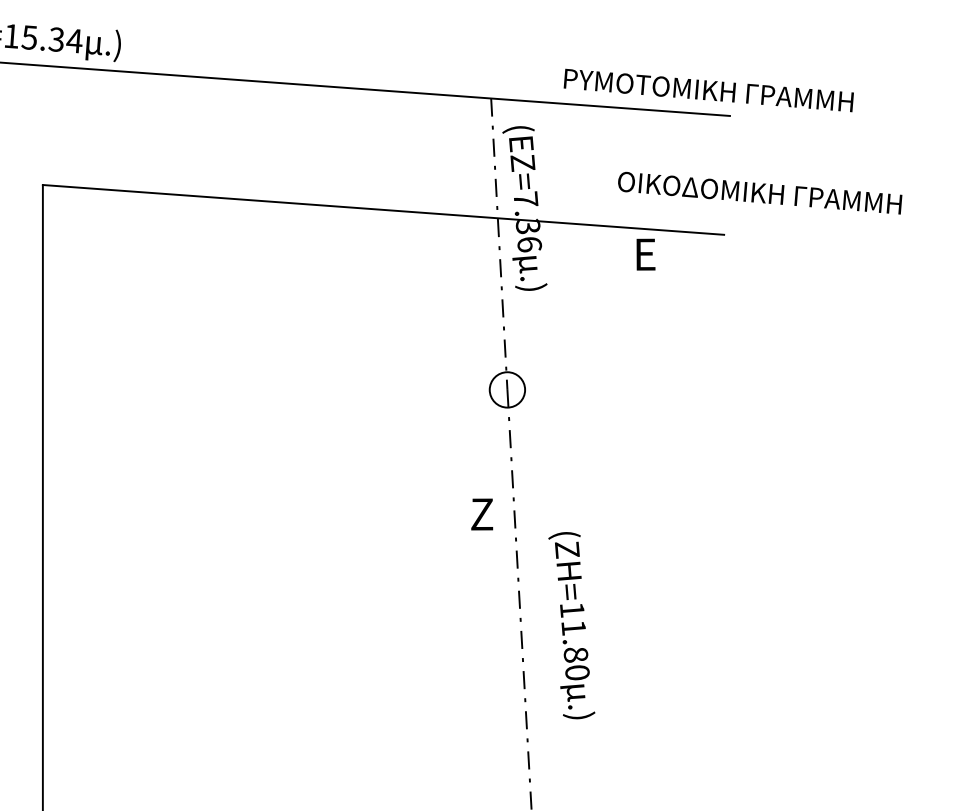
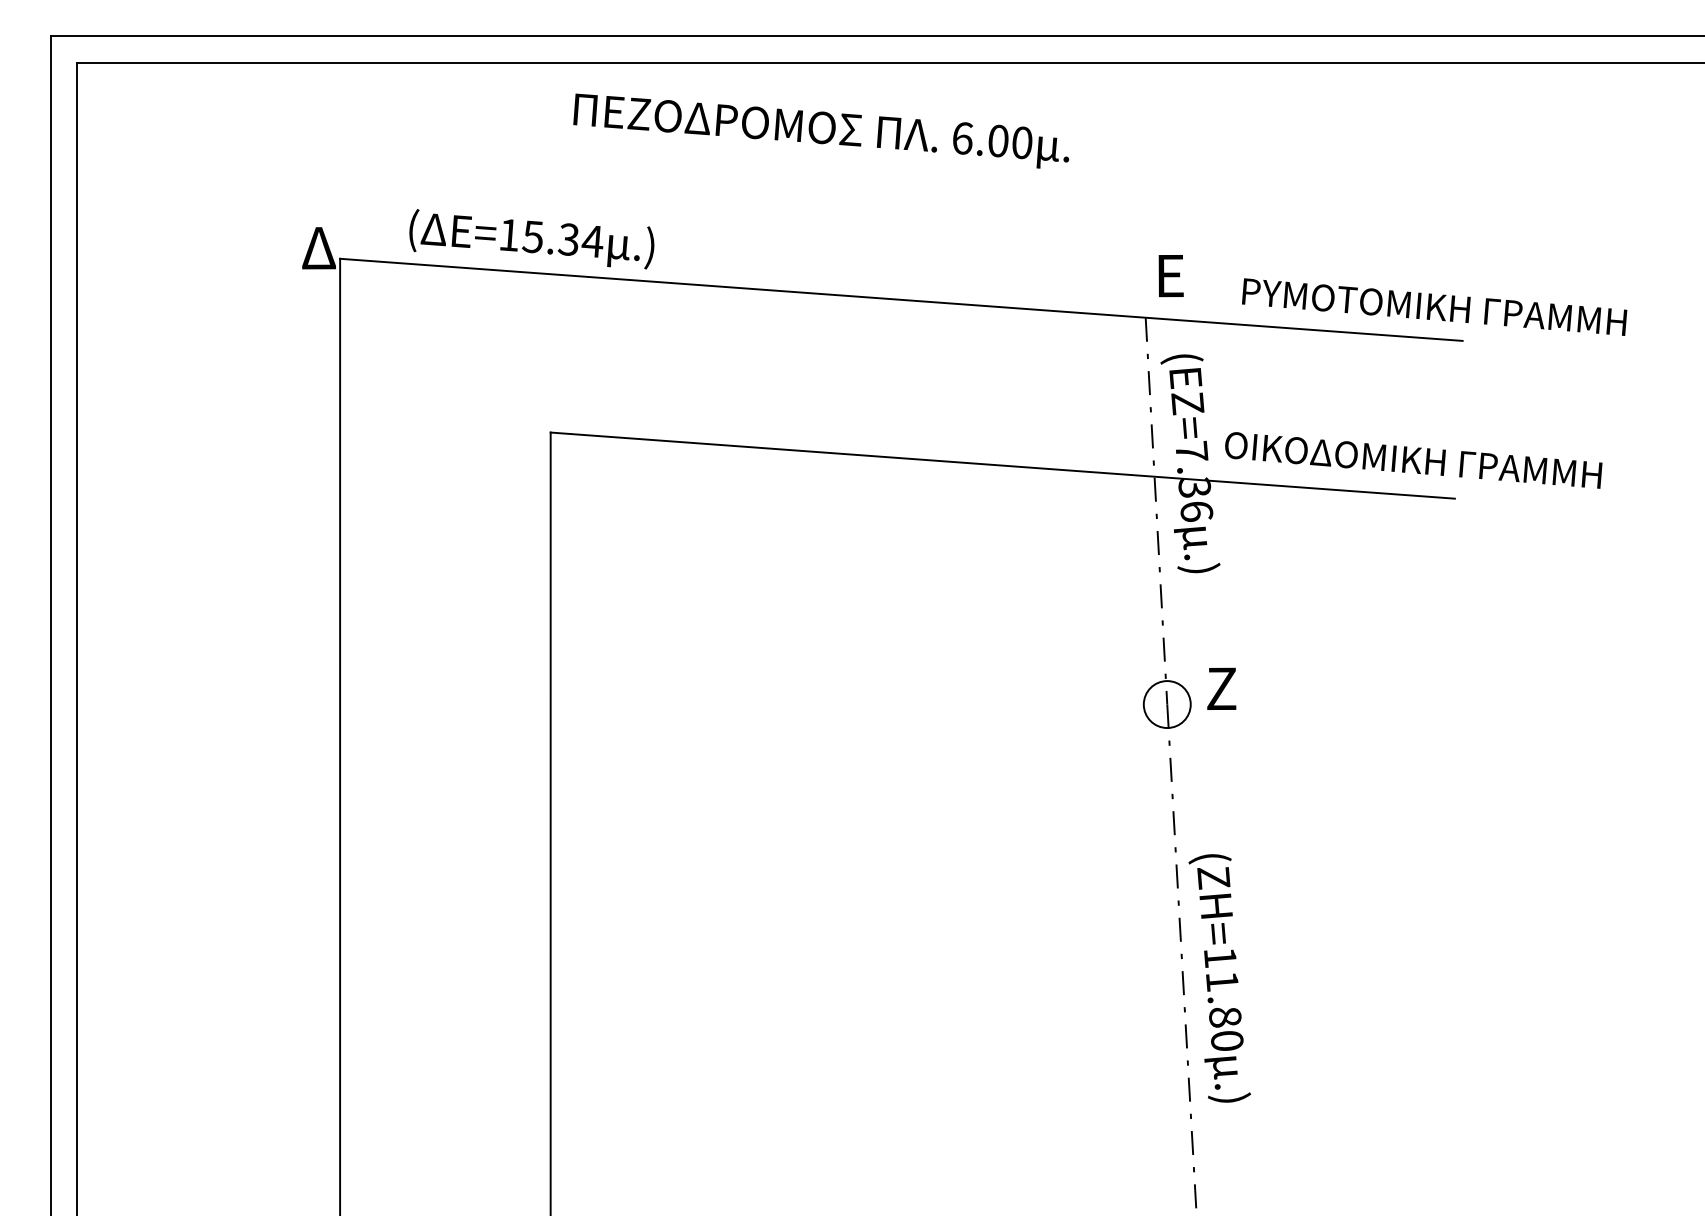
text: (759, 193) -> (1413, 460), moved
text: (645, 255) -> (1170, 276), moved
text: (481, 514) -> (1221, 688), moved
text: (571, 625) -> (1219, 978), moved

